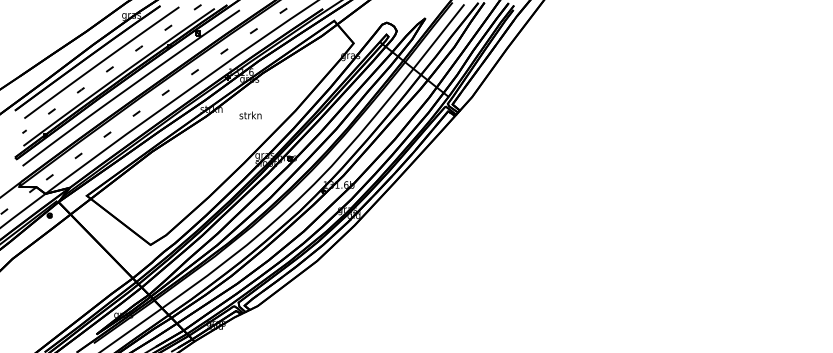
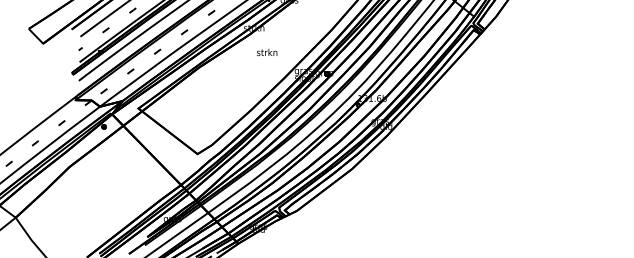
text: (250, 115) -> (267, 52), moved

